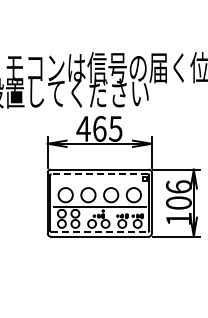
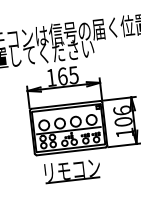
text: (83, 128) -> (51, 77), 465 -> 165
line: (99, 174) -> (66, 108), dashed -> solid
line: (100, 232) -> (71, 148), dashed -> solid
part: (98, 264) -> (72, 170), added

